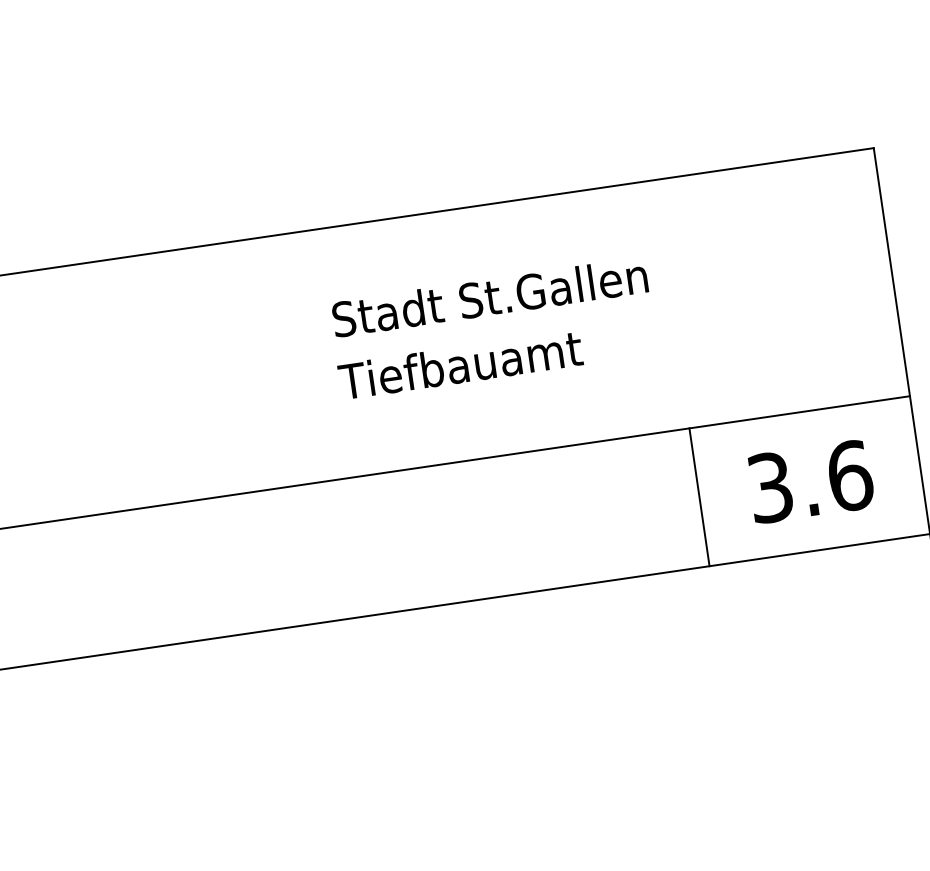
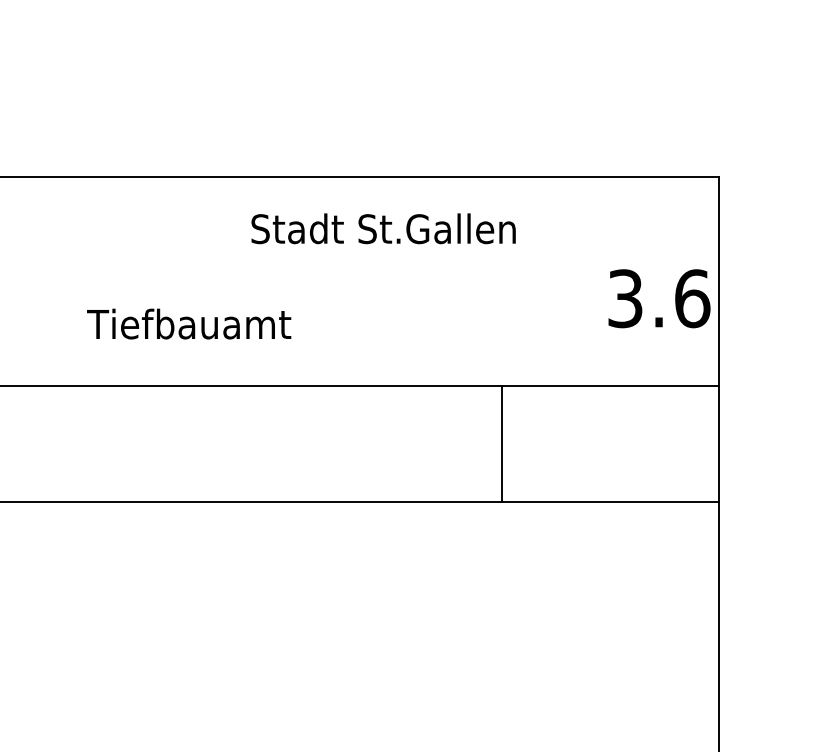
text: (489, 297) -> (383, 228), moved
text: (460, 364) -> (189, 323), moved
text: (810, 481) -> (659, 298), moved
line: (699, 497) -> (501, 444), moved

